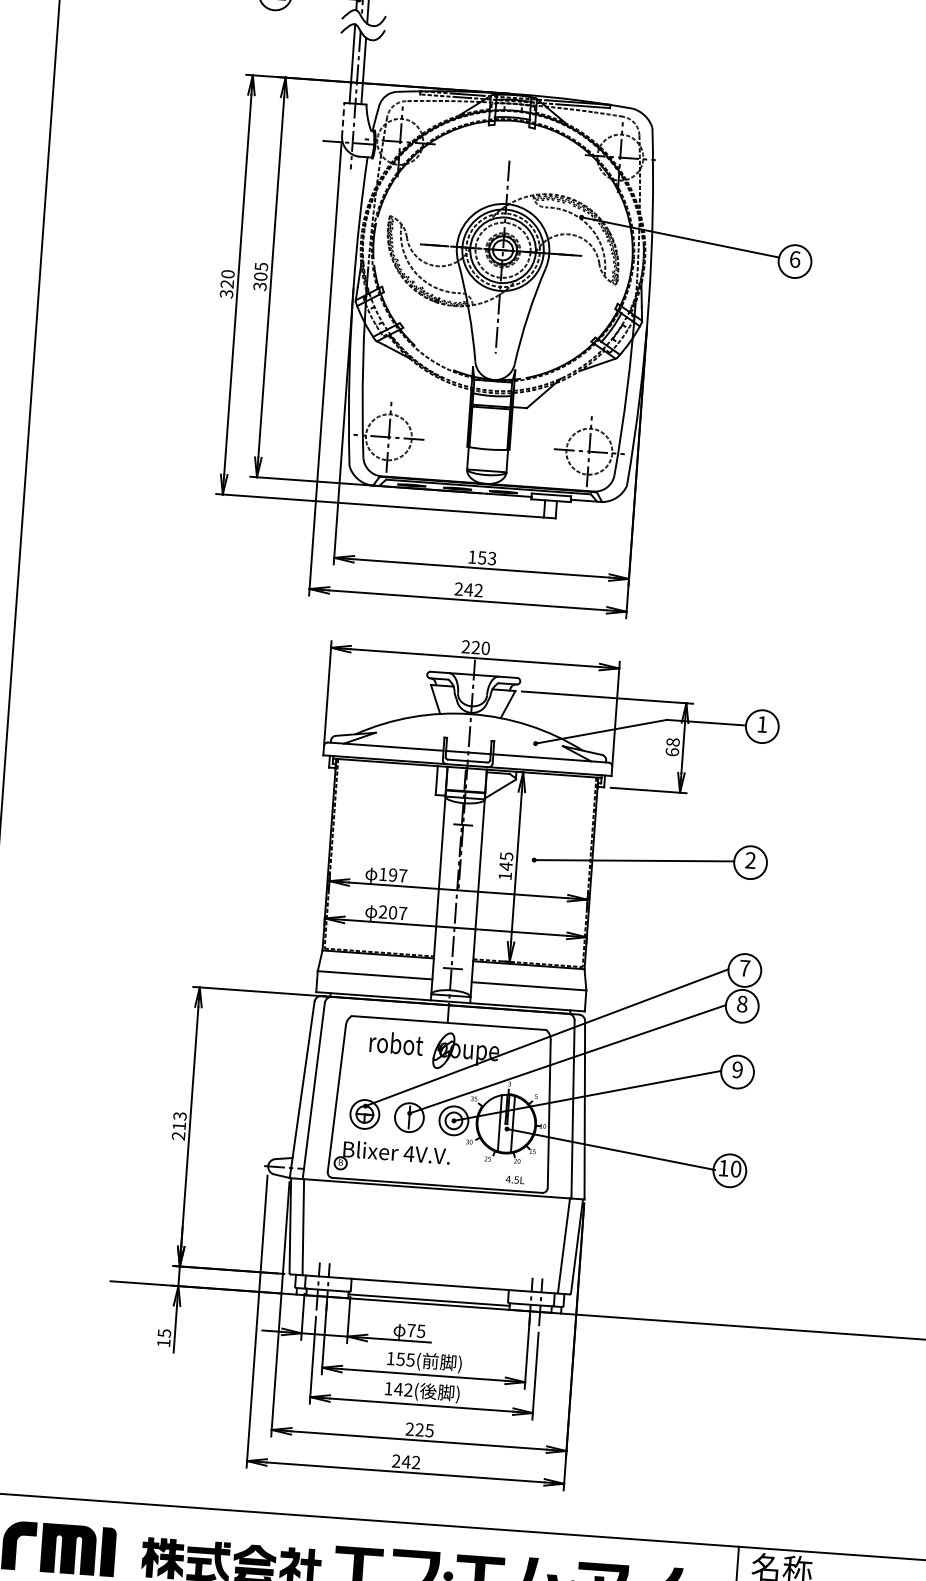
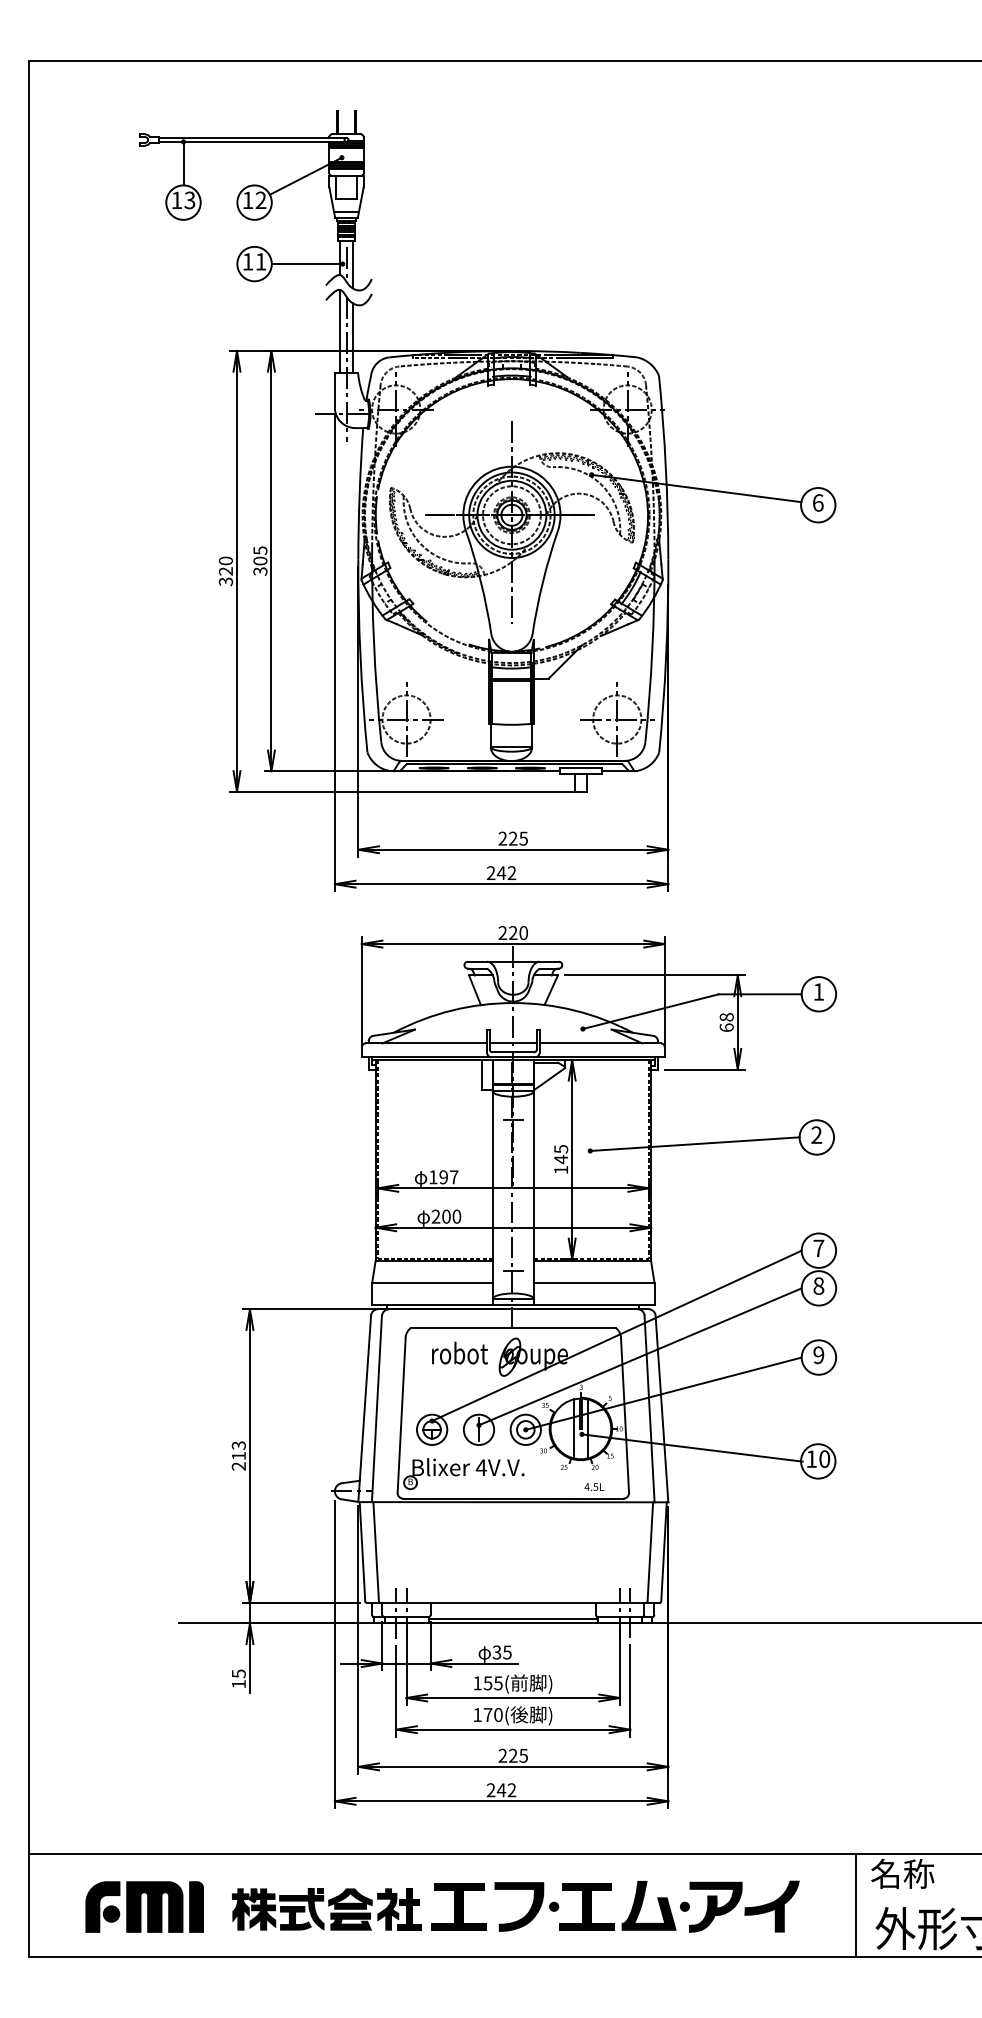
line: (342, 119) -> (334, 390), dashed -> solid
text: (481, 557) -> (512, 838), 153 -> 225
text: (402, 913) -> (456, 1216), 207 -> 200
text: (410, 1330) -> (496, 1652), 75 -> 35
text: (402, 1390) -> (492, 1715), 142( -> 170(
fill: (27, 1552) -> (111, 1913), added

